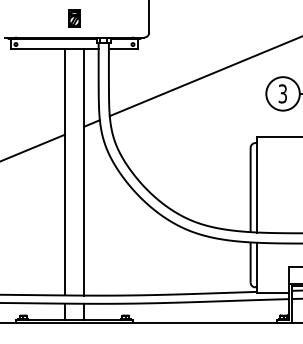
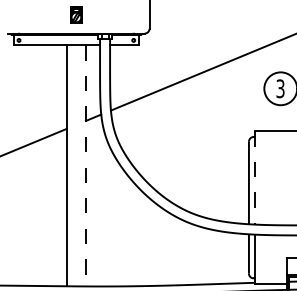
line: (84, 173) -> (86, 166), solid -> dashed
line: (256, 184) -> (254, 177), solid -> dashed

